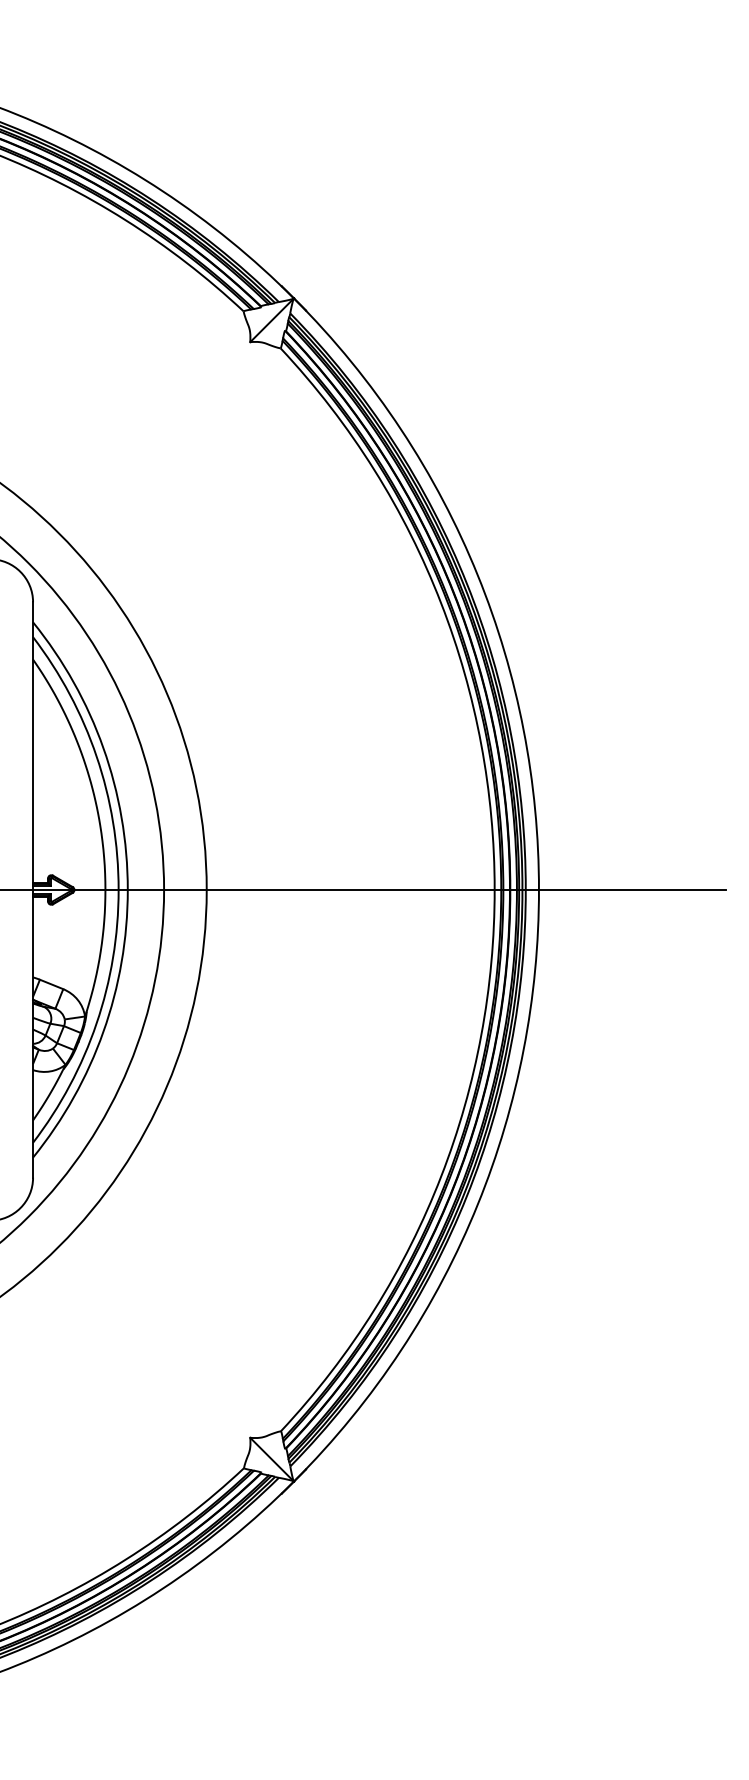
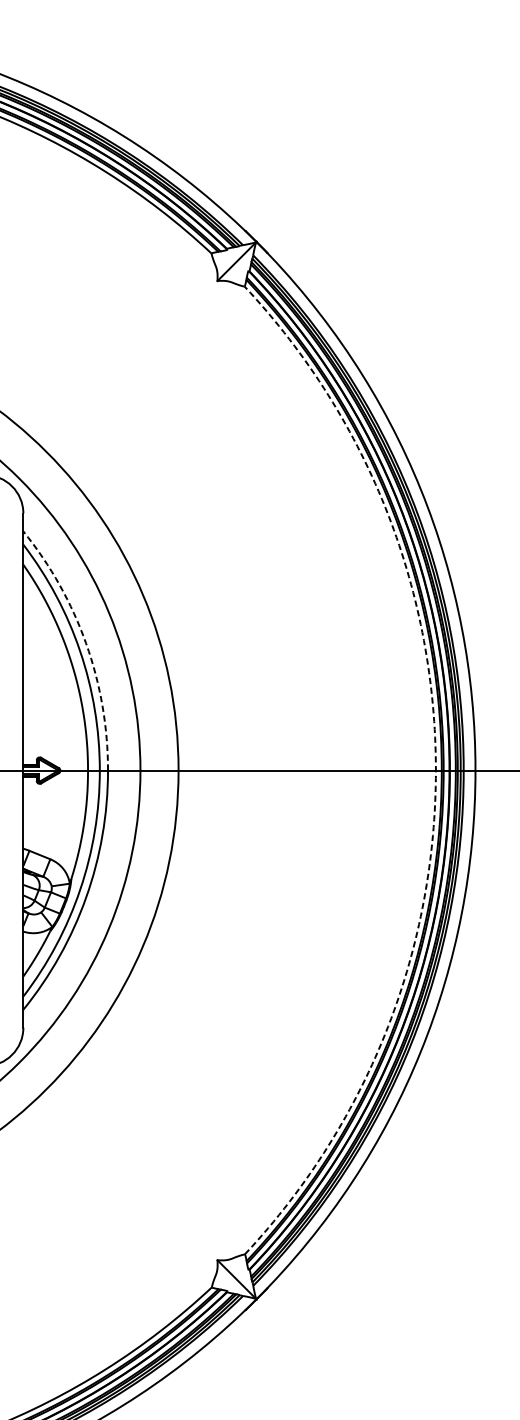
arc: (103, 748) -> (86, 644), solid -> dashed
arc: (494, 889) -> (435, 770), solid -> dashed

